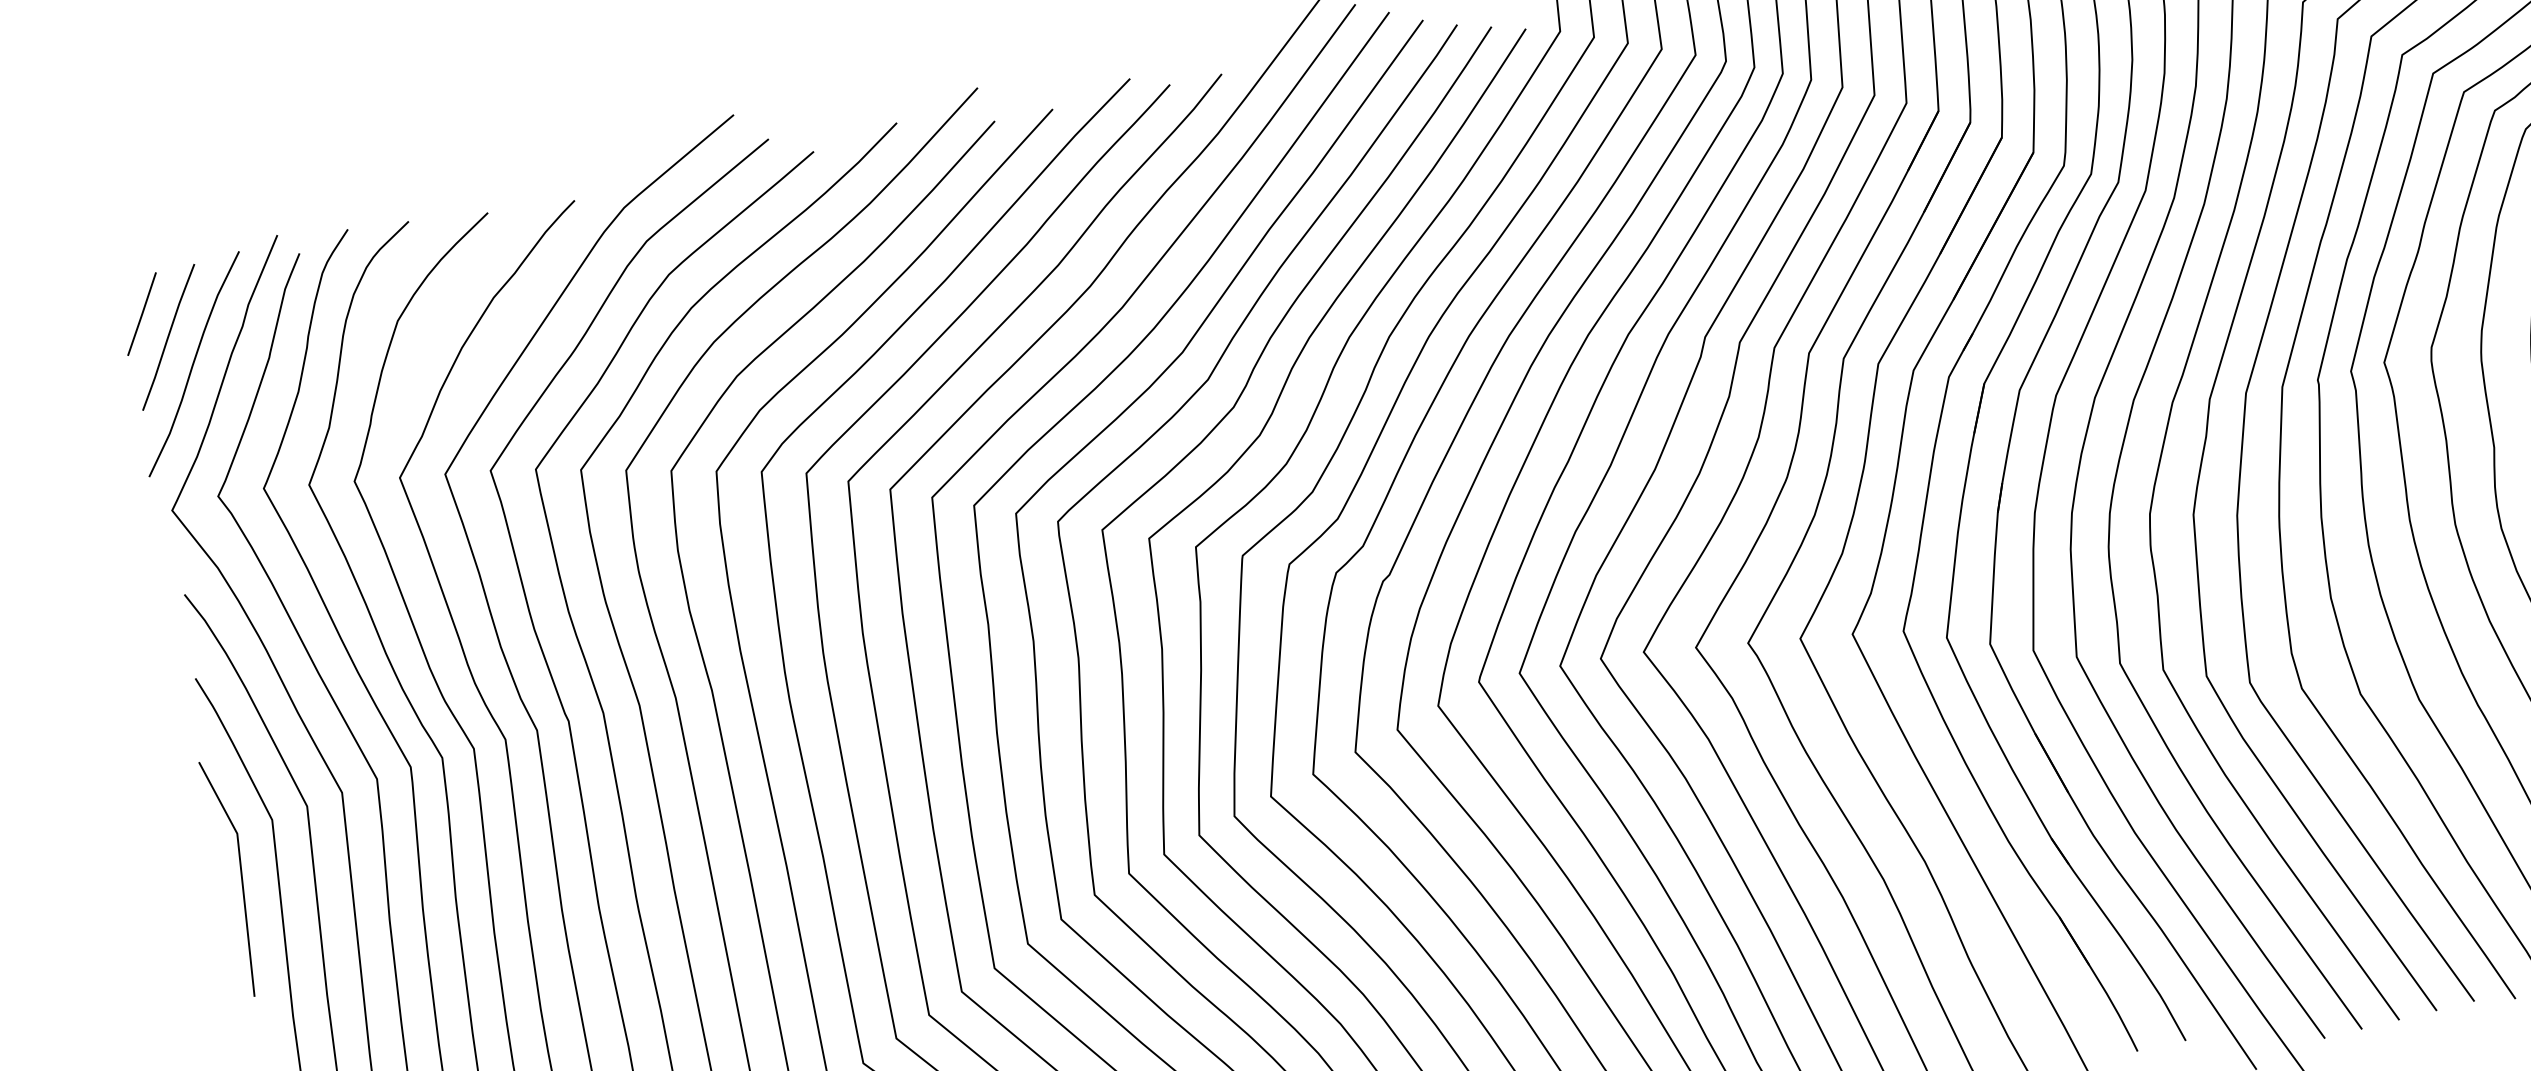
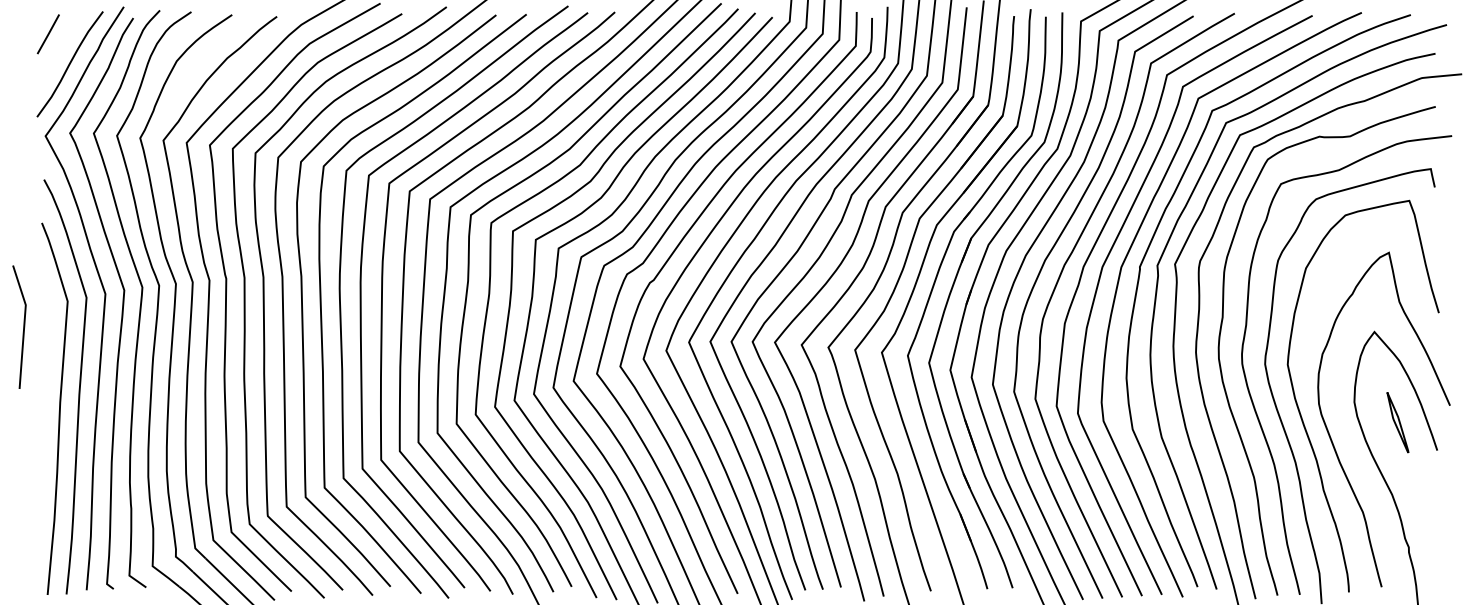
line: (168, 337) -> (59, 48), removed
line: (240, 875) -> (23, 326), moved

